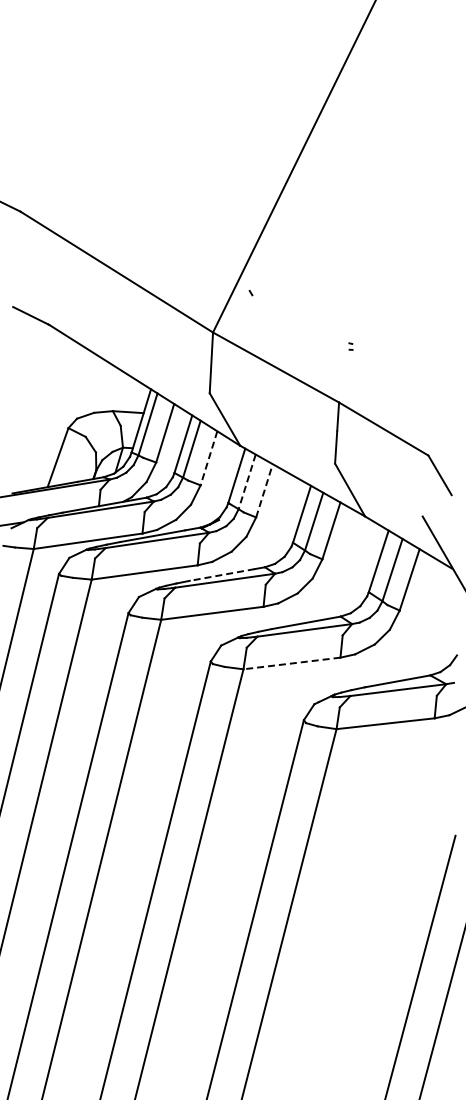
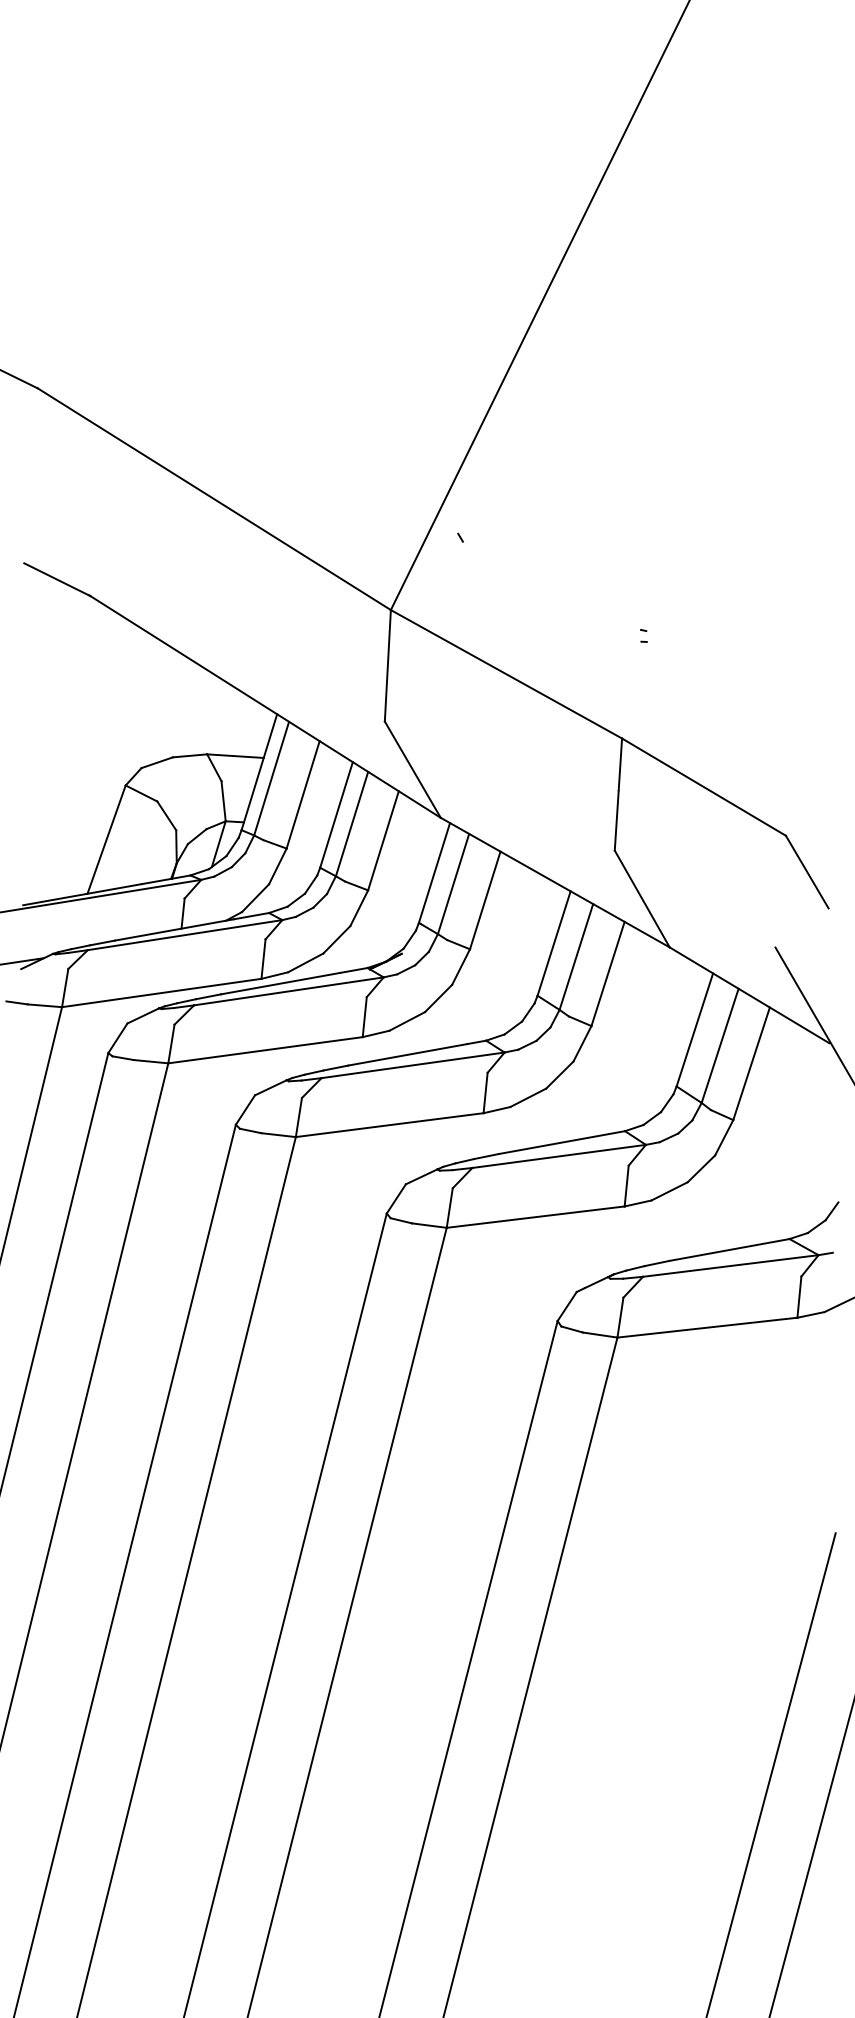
line: (208, 458) -> (382, 841), dashed -> solid
line: (247, 481) -> (454, 883), dashed -> solid
line: (264, 490) -> (485, 899), dashed -> solid
line: (222, 574) -> (408, 1053), dashed -> solid
line: (291, 663) -> (534, 1217), dashed -> solid

